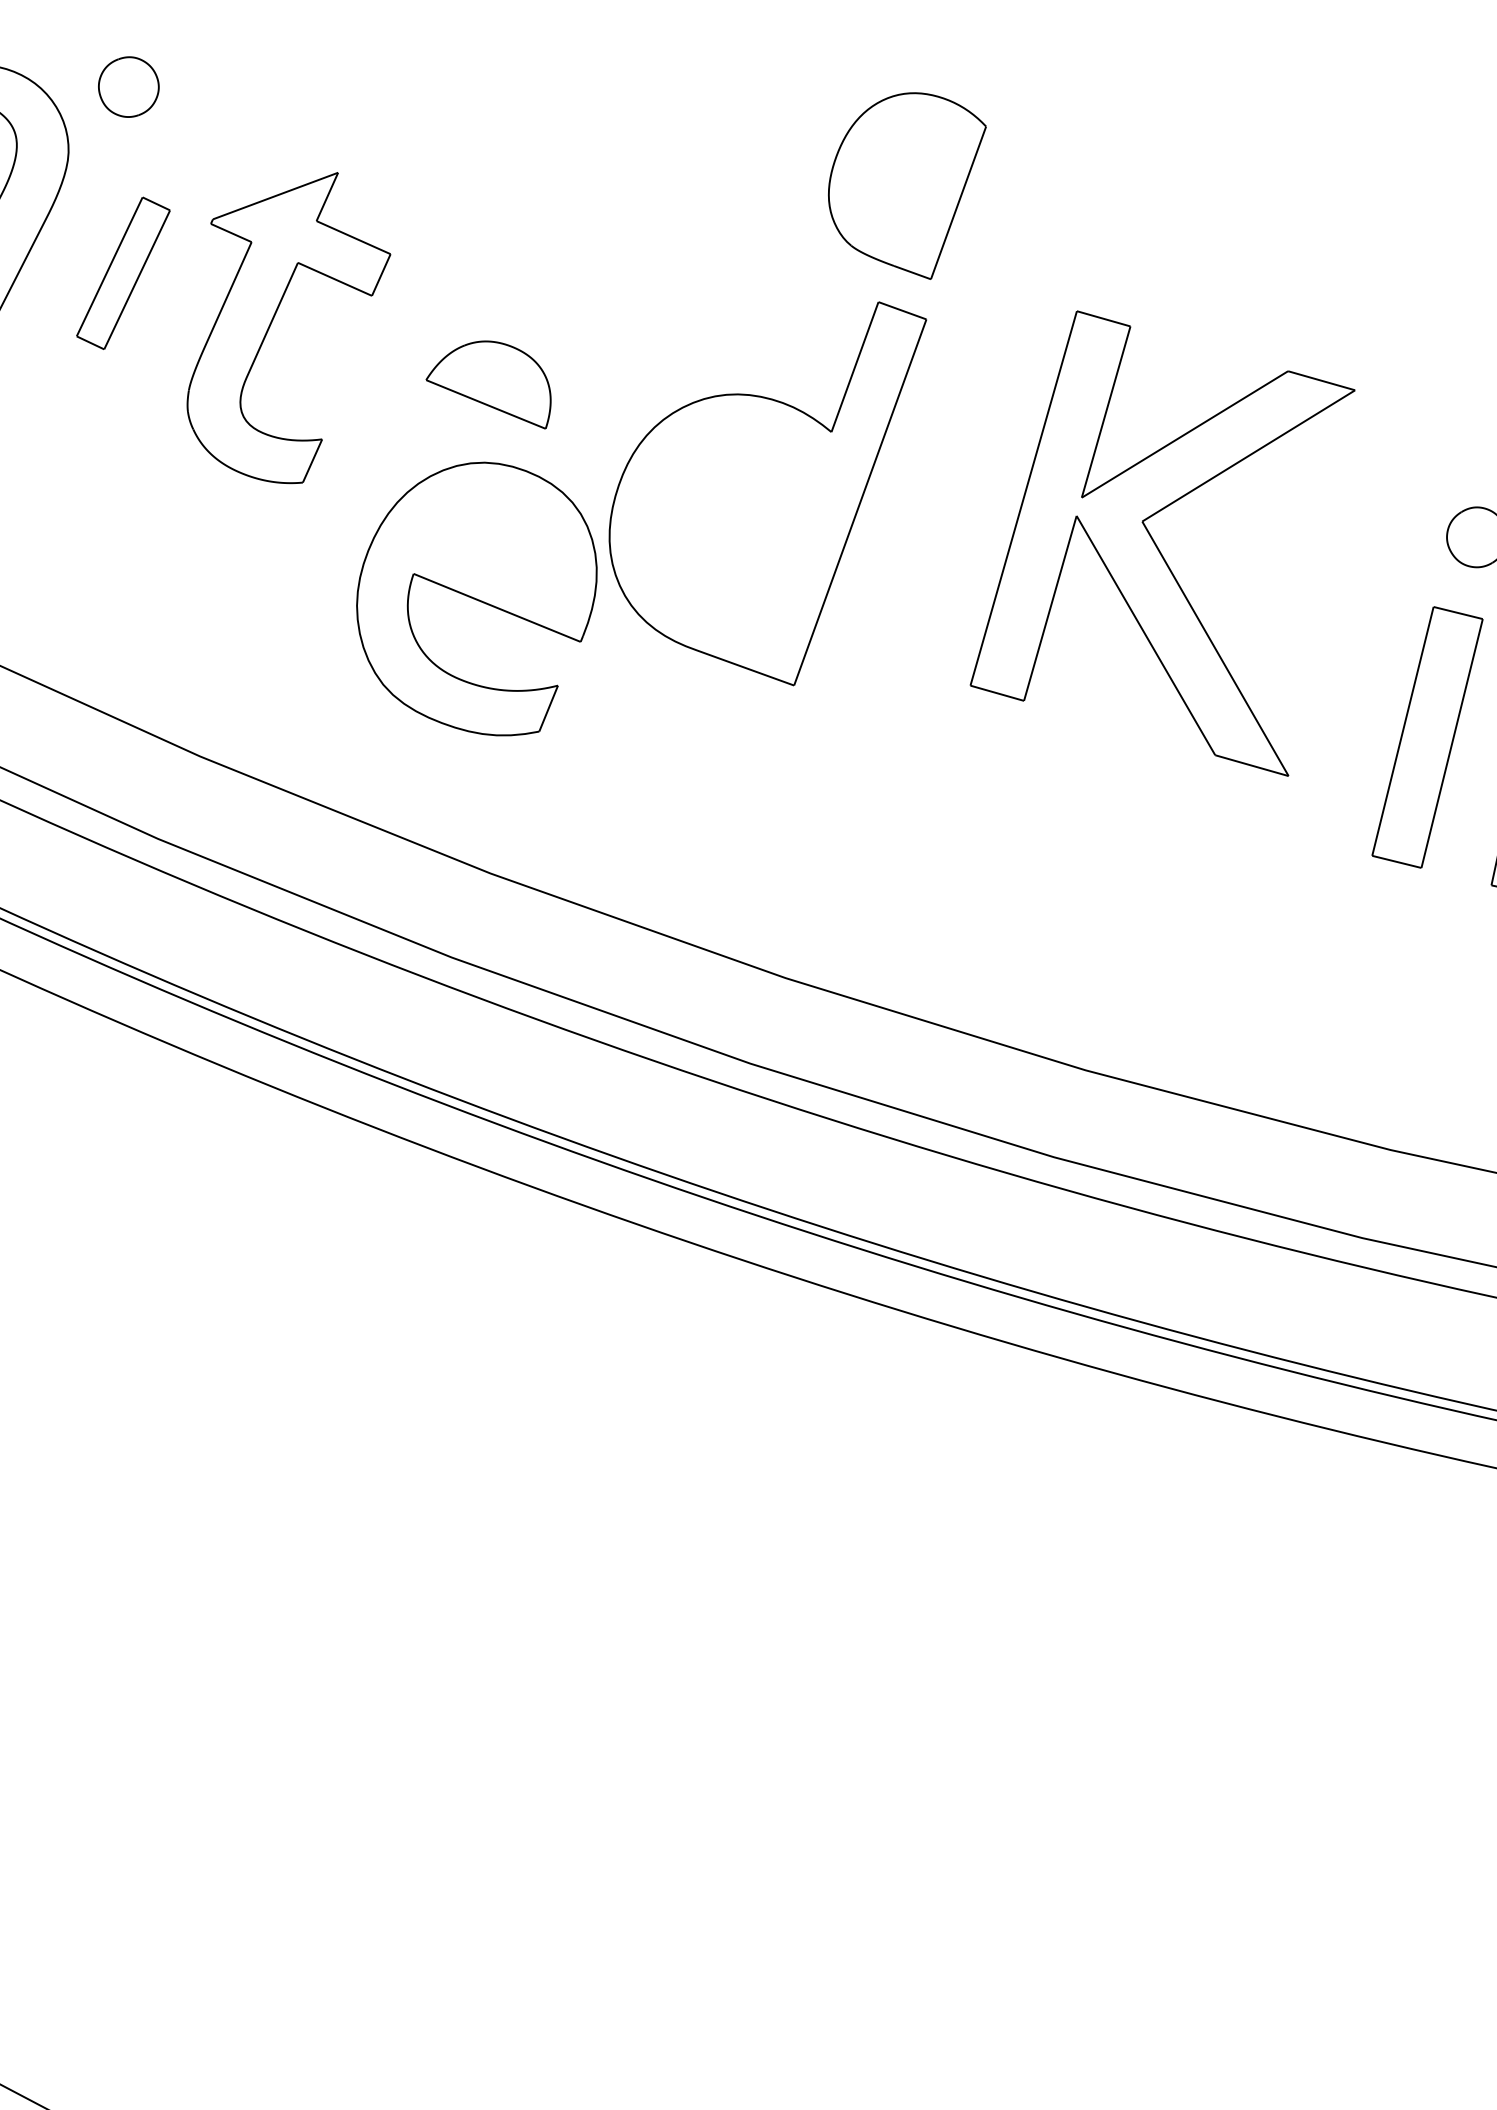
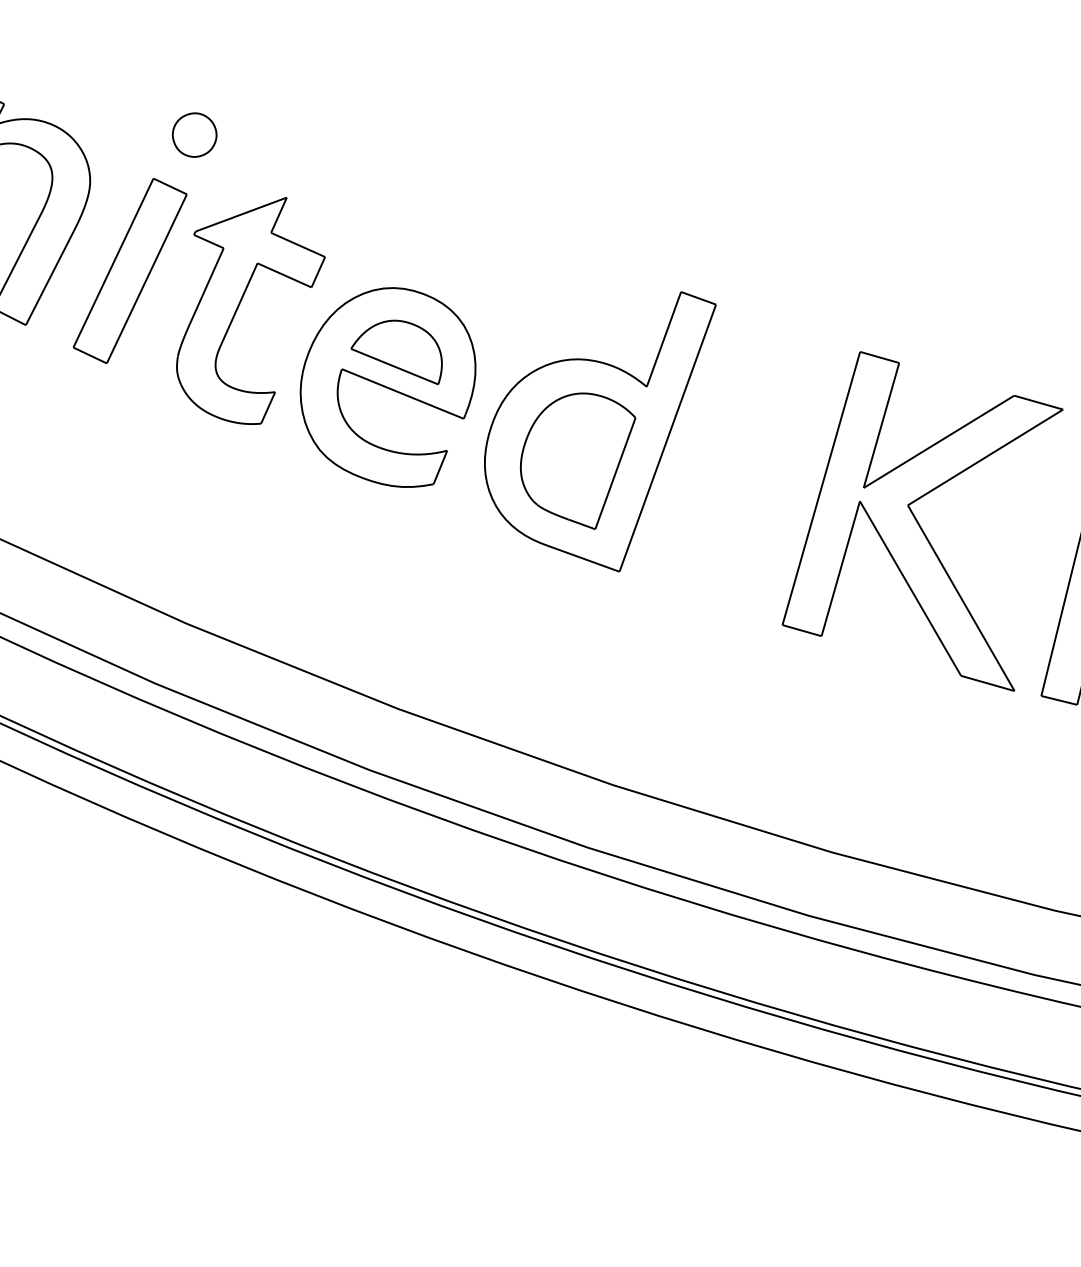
part: (128, 86) -> (194, 134), moved
part: (907, 185) -> (578, 460), moved
part: (123, 273) -> (130, 271), size x1.67
part: (1162, 543) -> (922, 521), moved
part: (476, 598) -> (387, 387), moved

